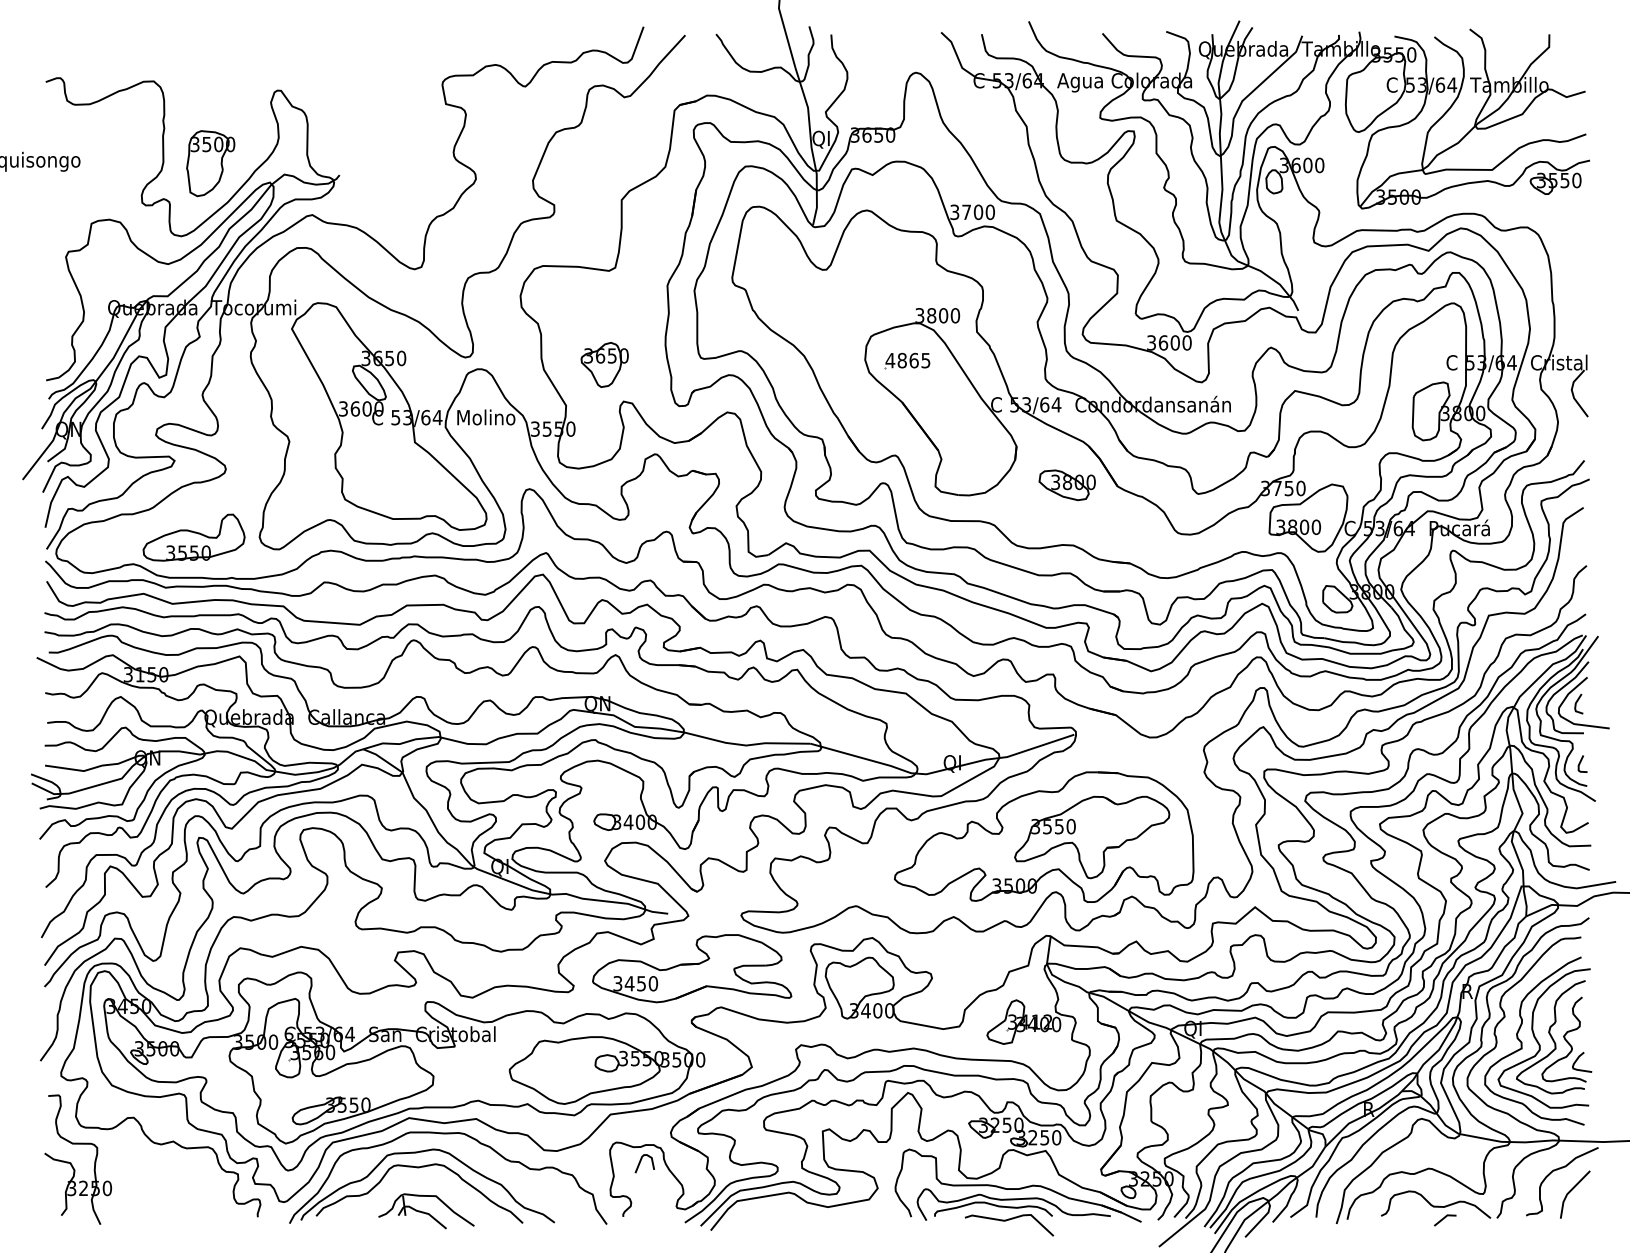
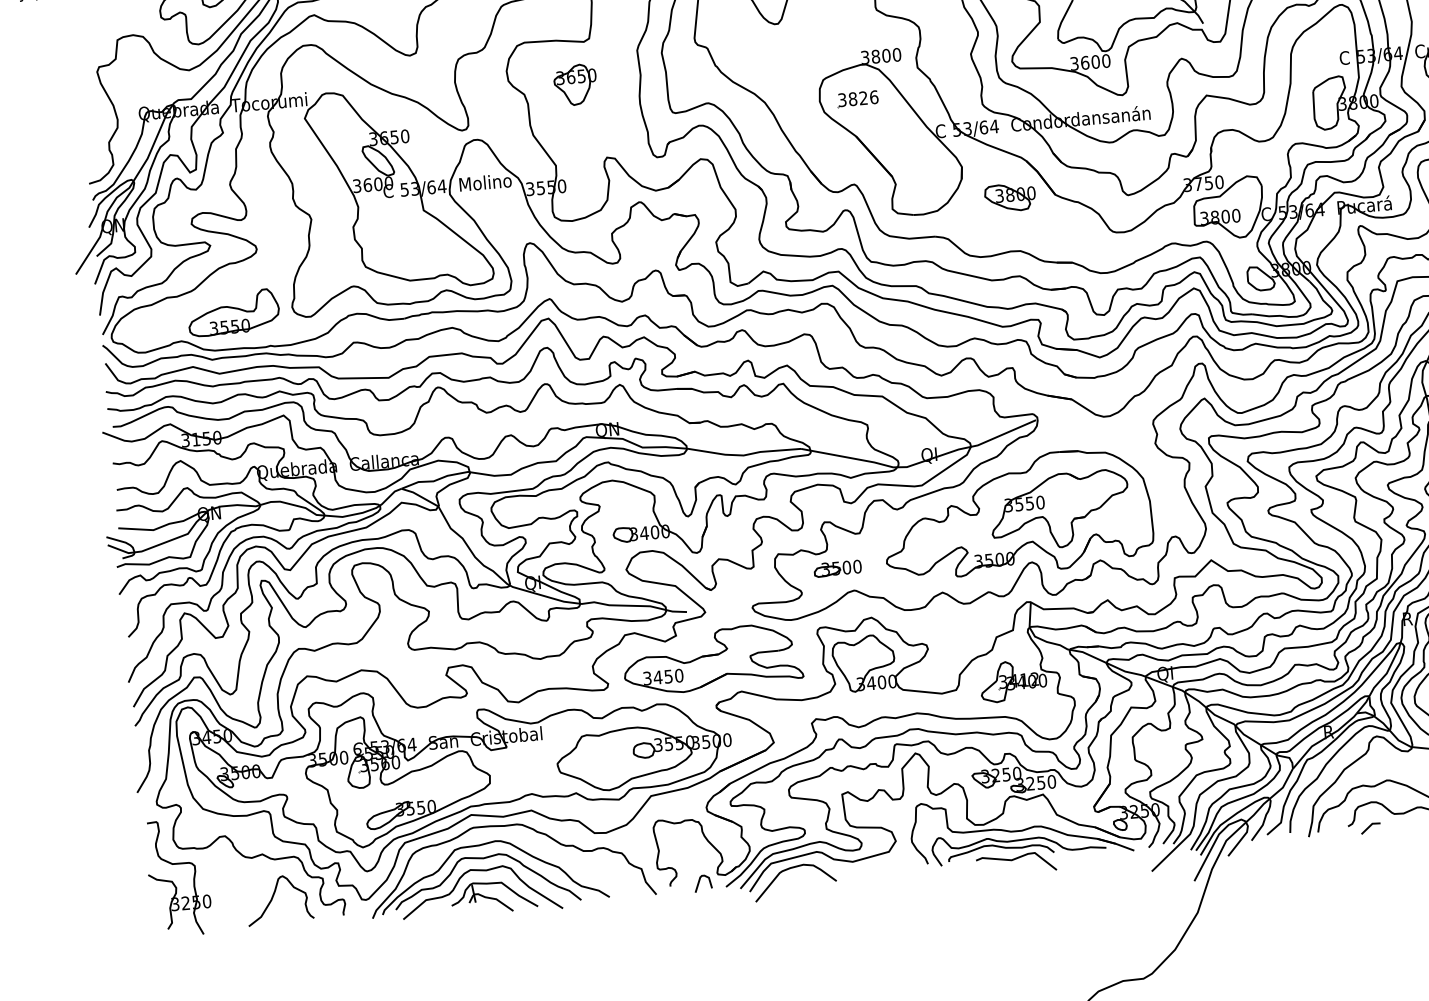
text: (907, 360) -> (857, 98), 4865 -> 3826
part: (604, 364) -> (575, 84), moved
part: (839, 880) -> (837, 568), added
curve: (641, 1161) -> (700, 881), moved
curve: (412, 1181) -> (479, 871), added
curve: (181, 1190) -> (273, 897), added
curve: (757, 1209) -> (789, 869), added
line: (1445, 1218) -> (1370, 826), moved

